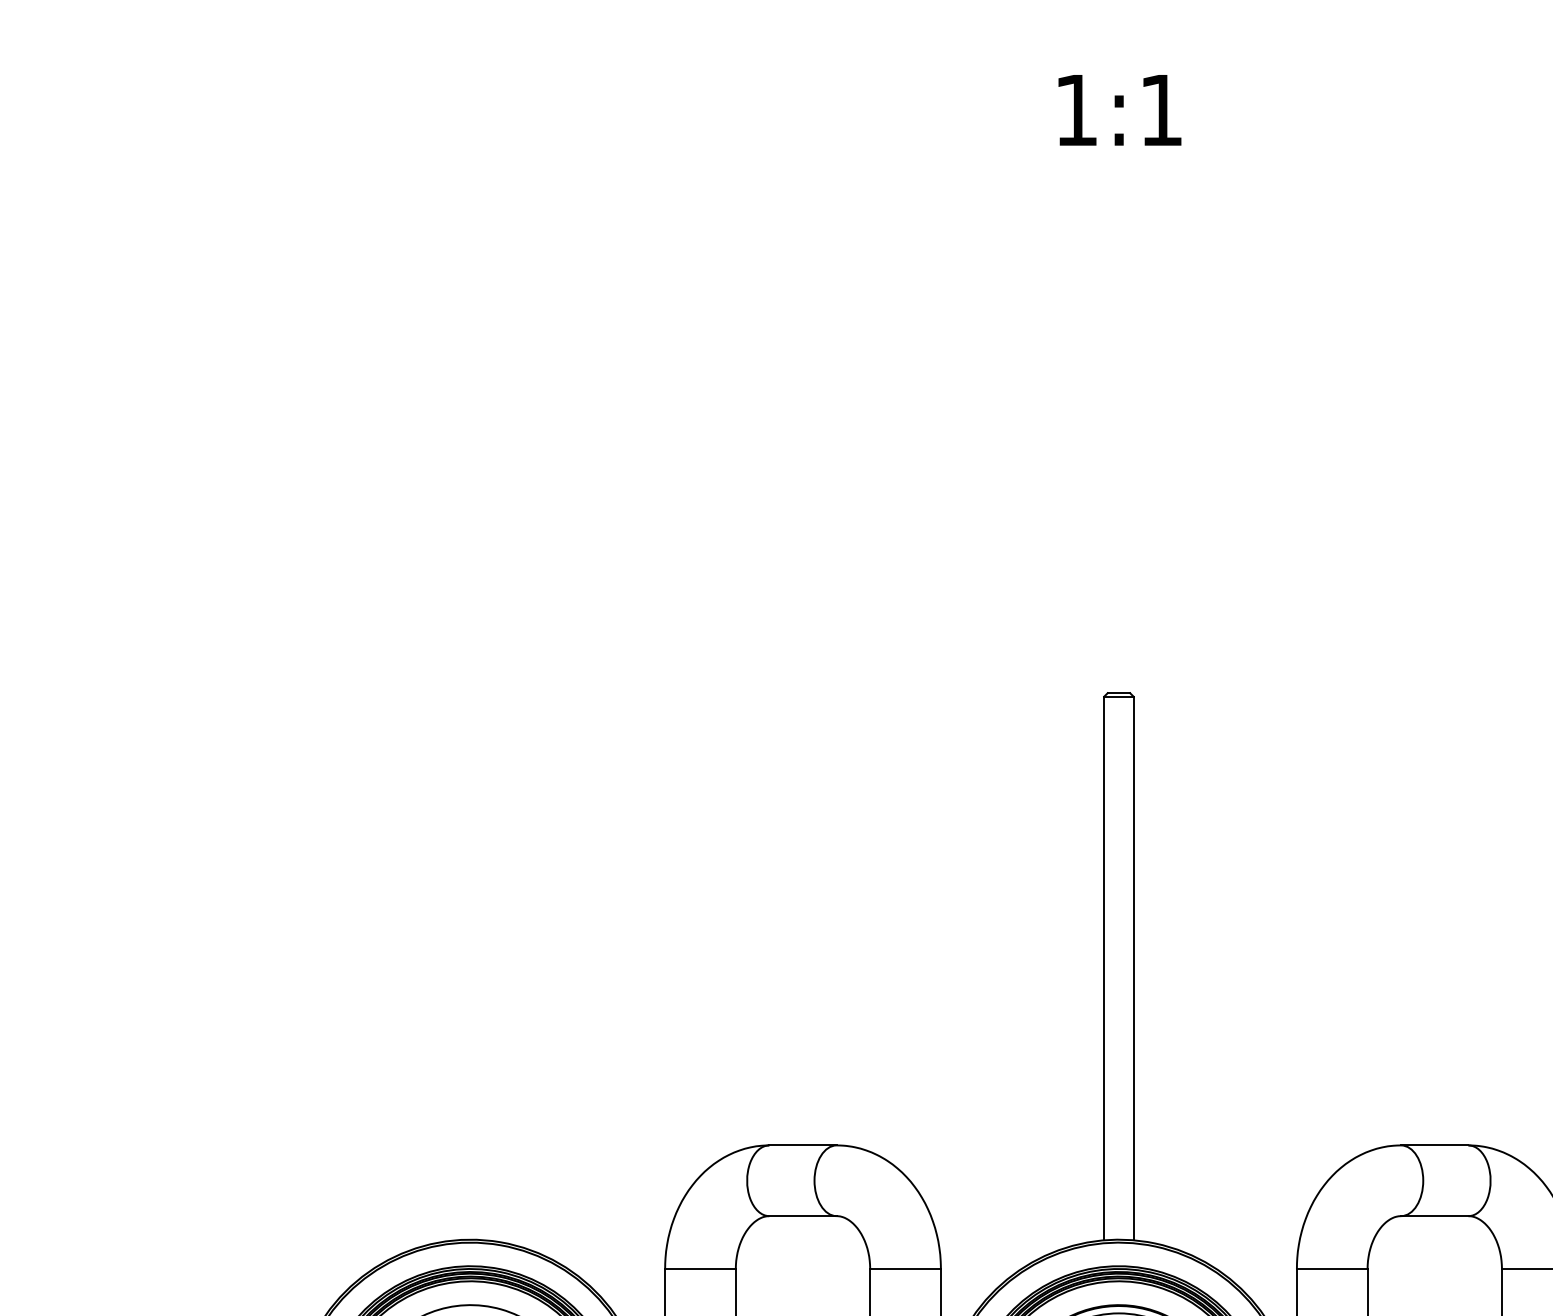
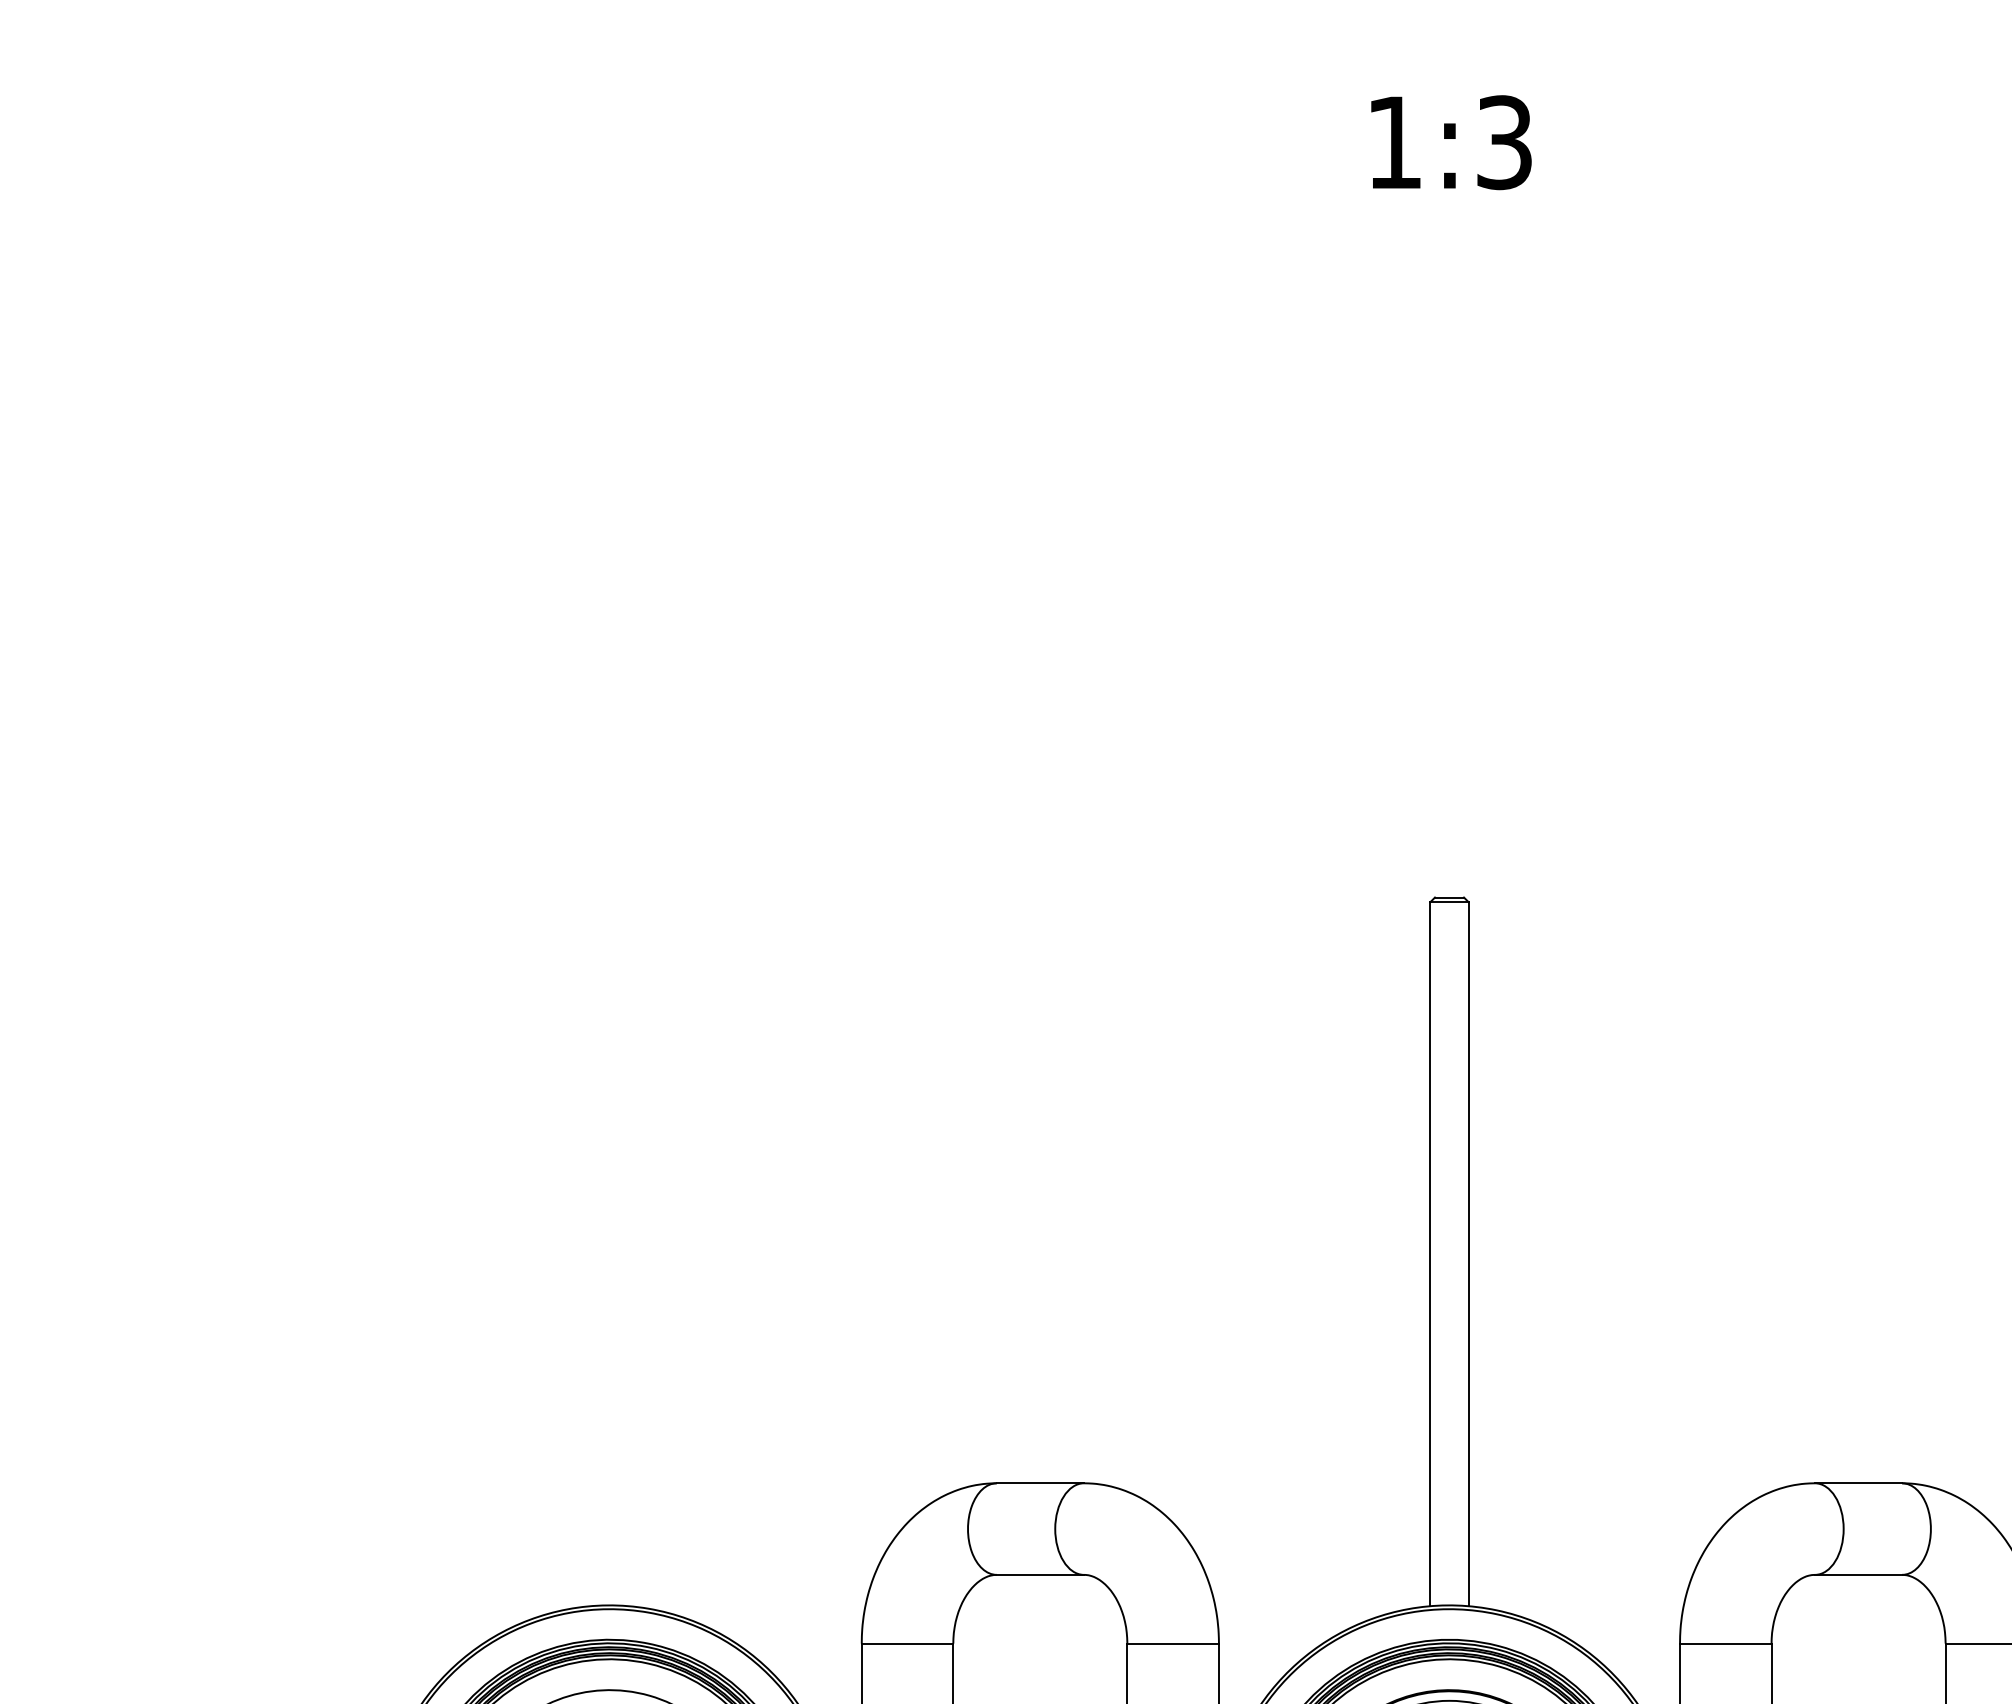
text: (1161, 110) -> (1504, 142), 1:1 -> 1:3

